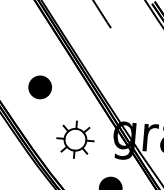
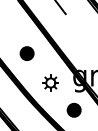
part: (75, 138) -> (50, 82), size x0.7

